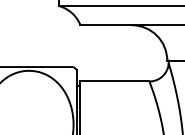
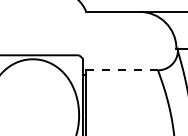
line: (114, 81) -> (121, 70), solid -> dashed

